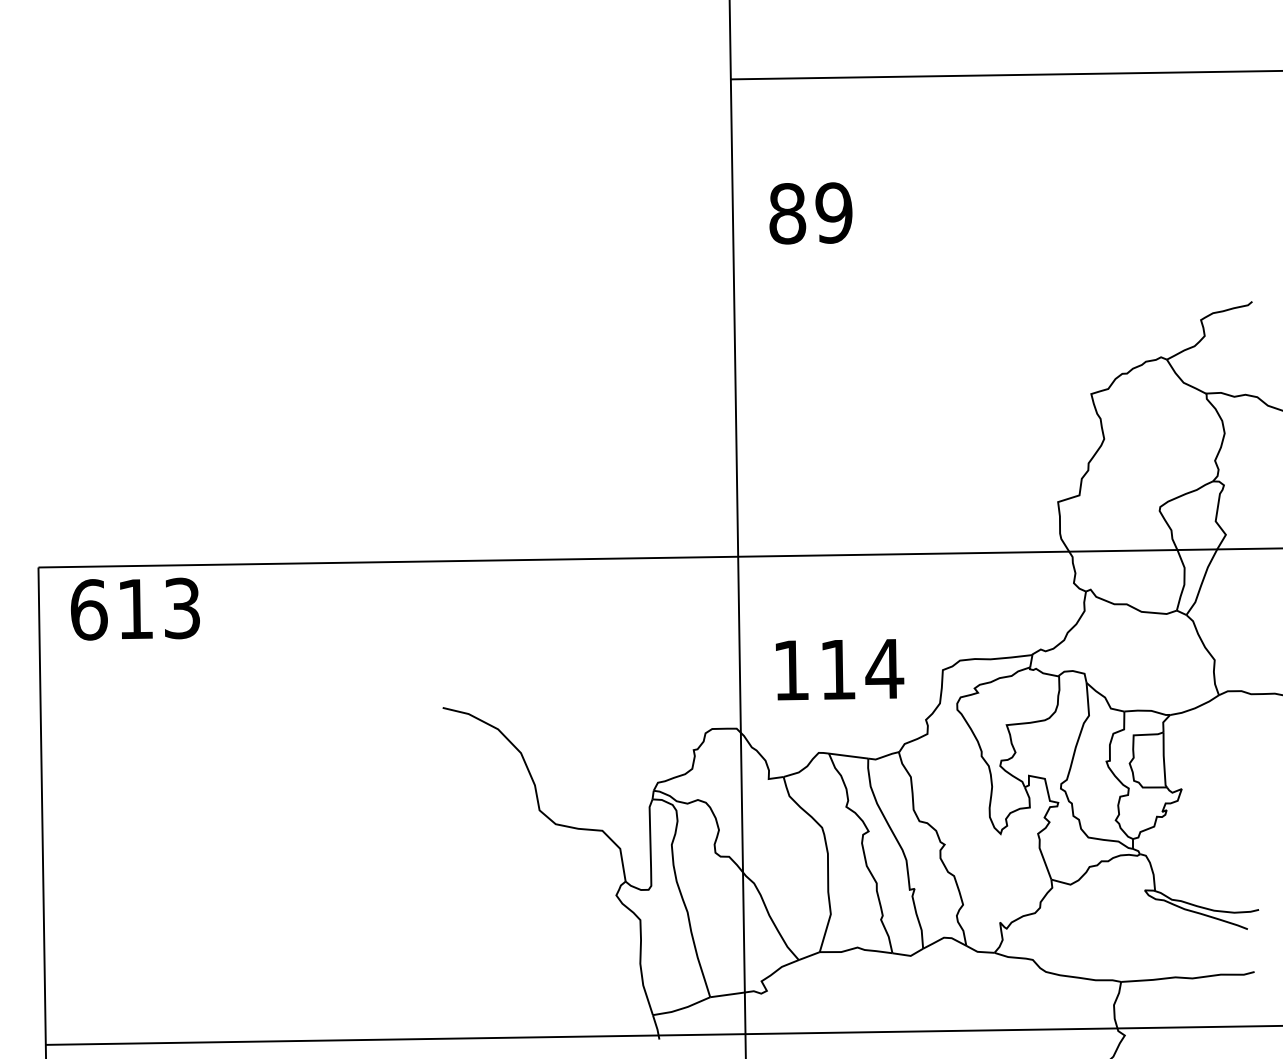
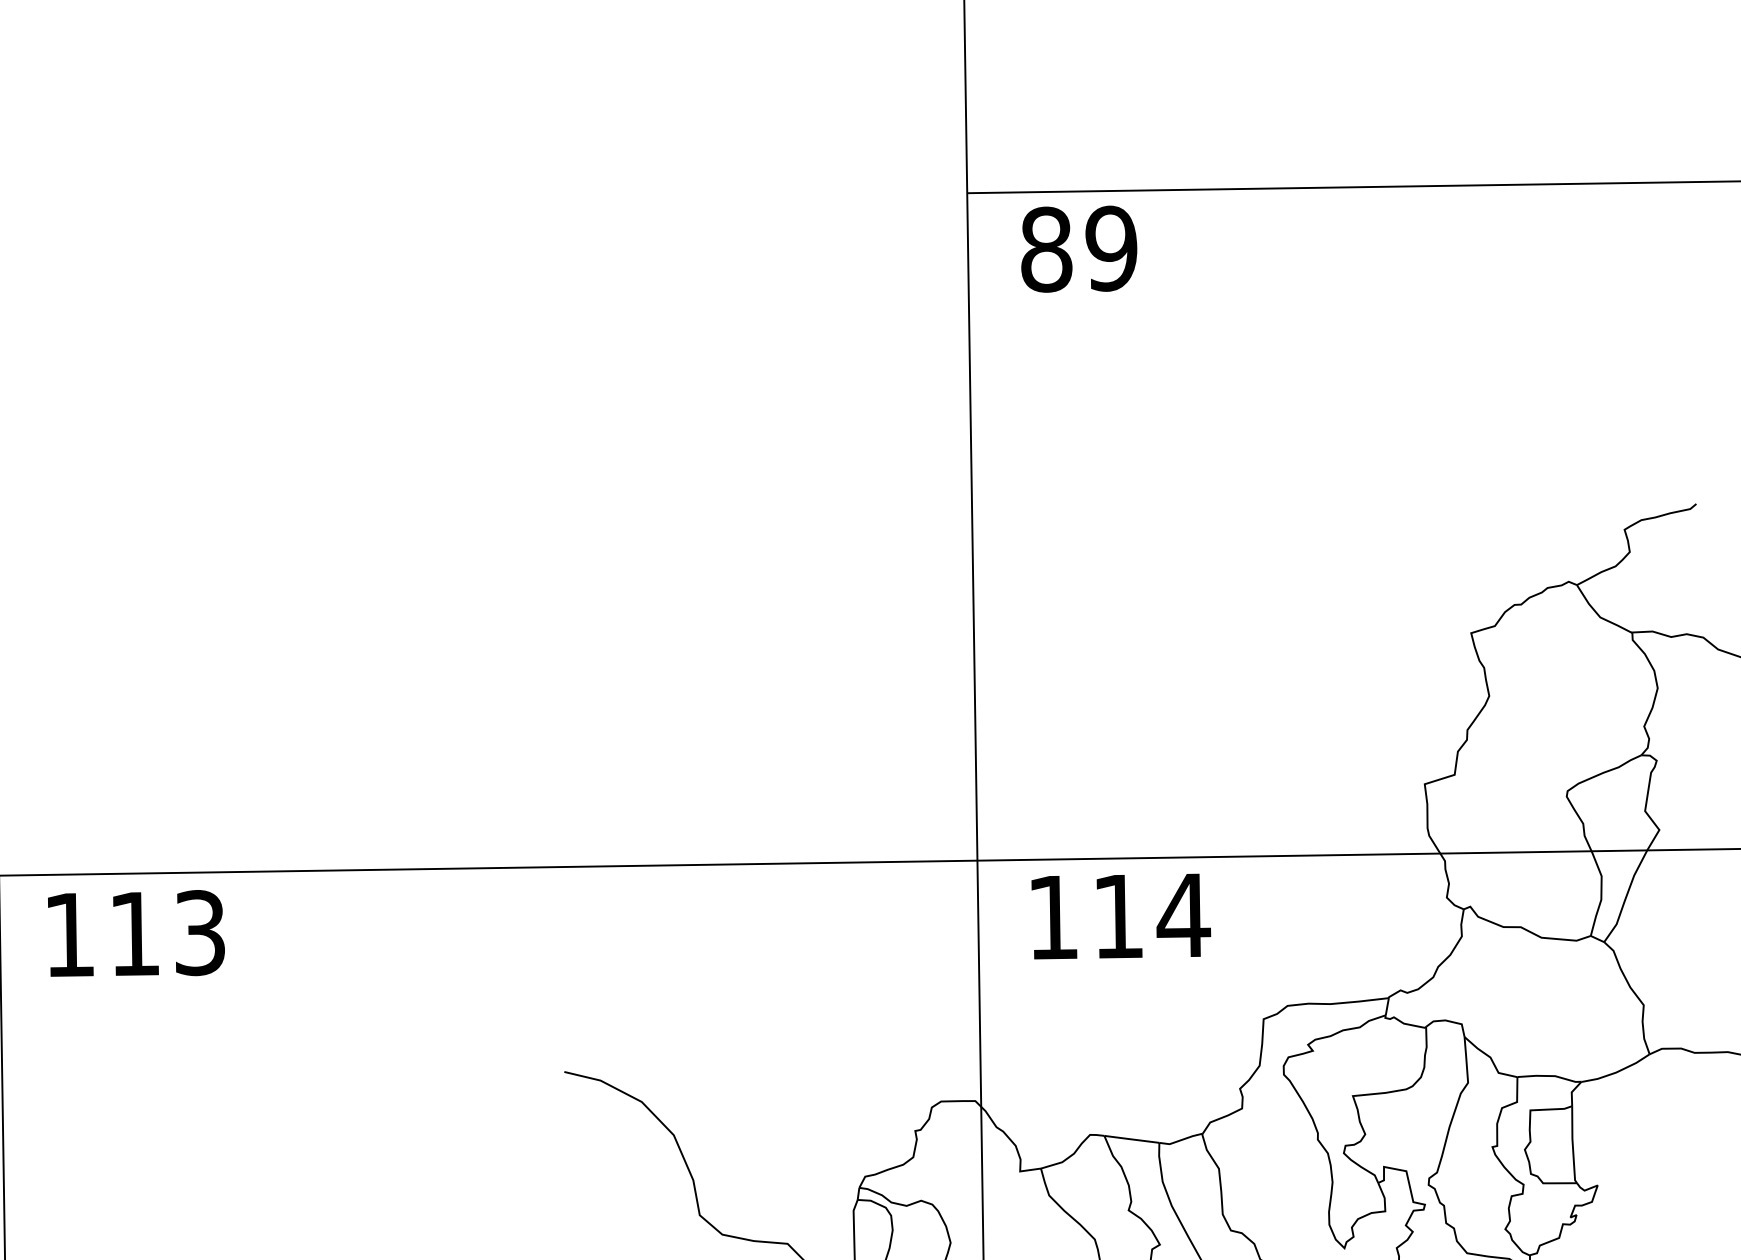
text: (810, 213) -> (1078, 249), moved
text: (88, 609) -> (69, 934), 613 -> 113
text: (839, 669) -> (1120, 916), moved

